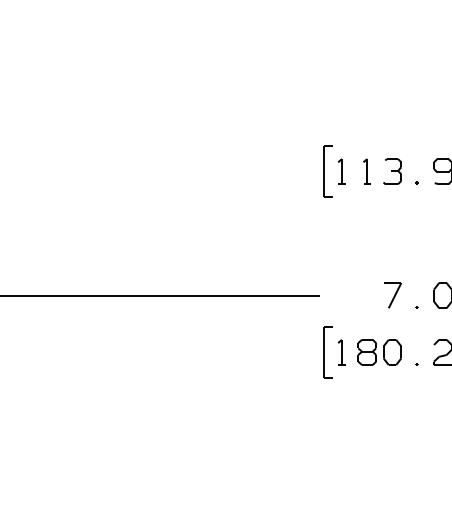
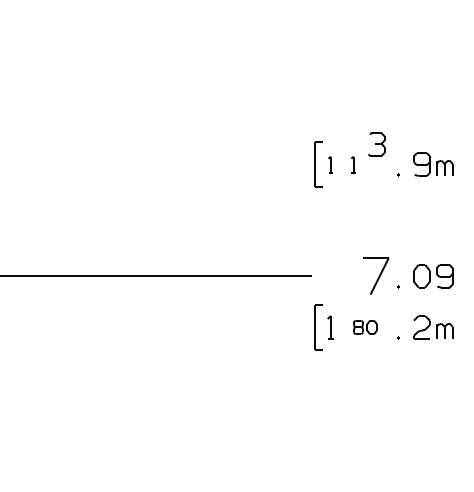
part: (341, 171) -> (330, 164), size x0.7
part: (366, 171) -> (353, 164), size x0.7
part: (392, 171) -> (376, 144), moved
part: (393, 294) -> (377, 275), size x1.6
part: (380, 352) -> (365, 327), size x0.6

